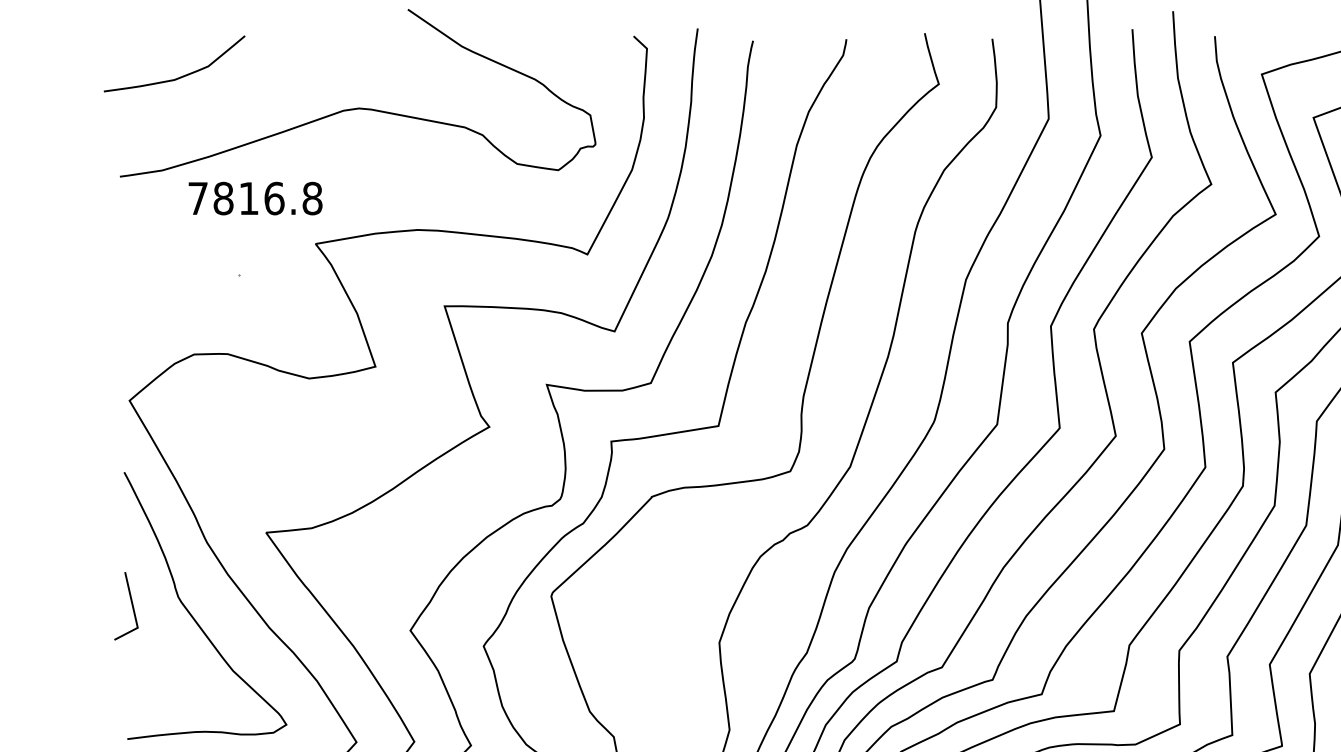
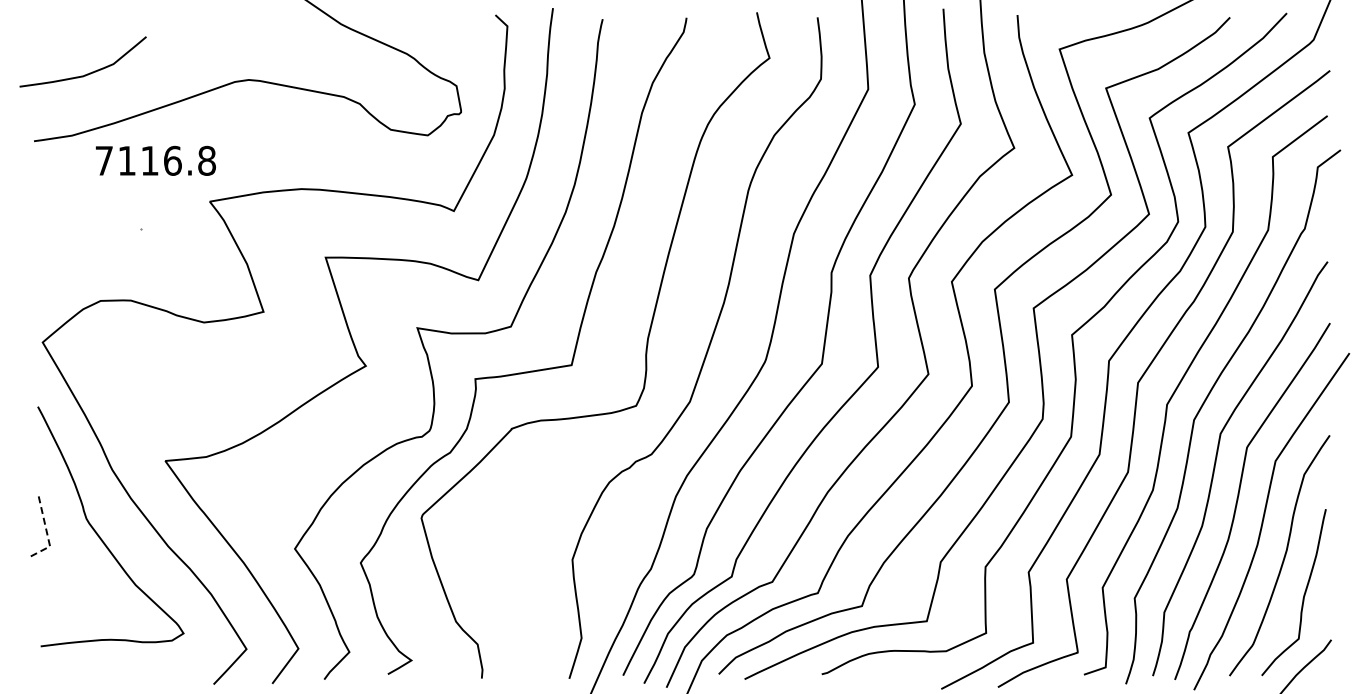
curve: (179, 76) -> (87, 73), moved
text: (223, 198) -> (127, 160), 7816.8 -> 7116.8
line: (134, 613) -> (47, 533), solid -> dashed

